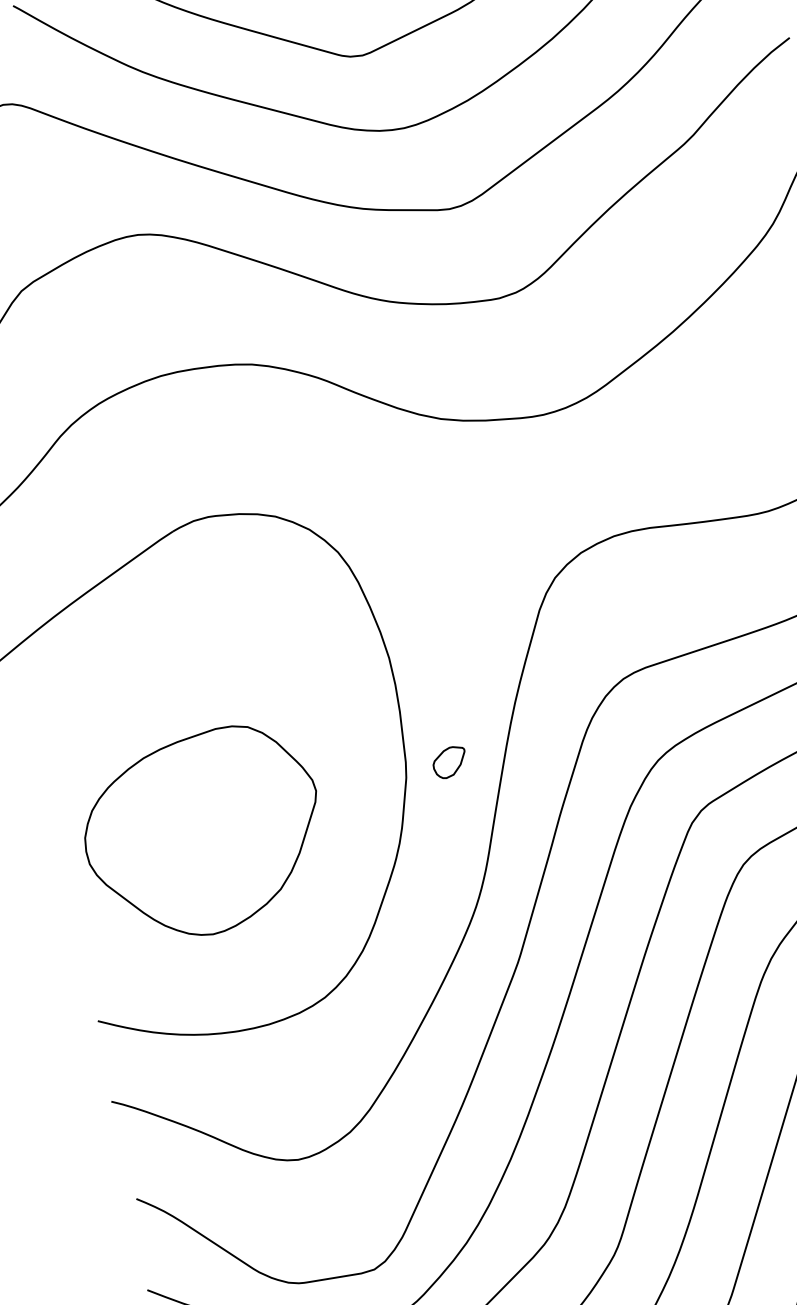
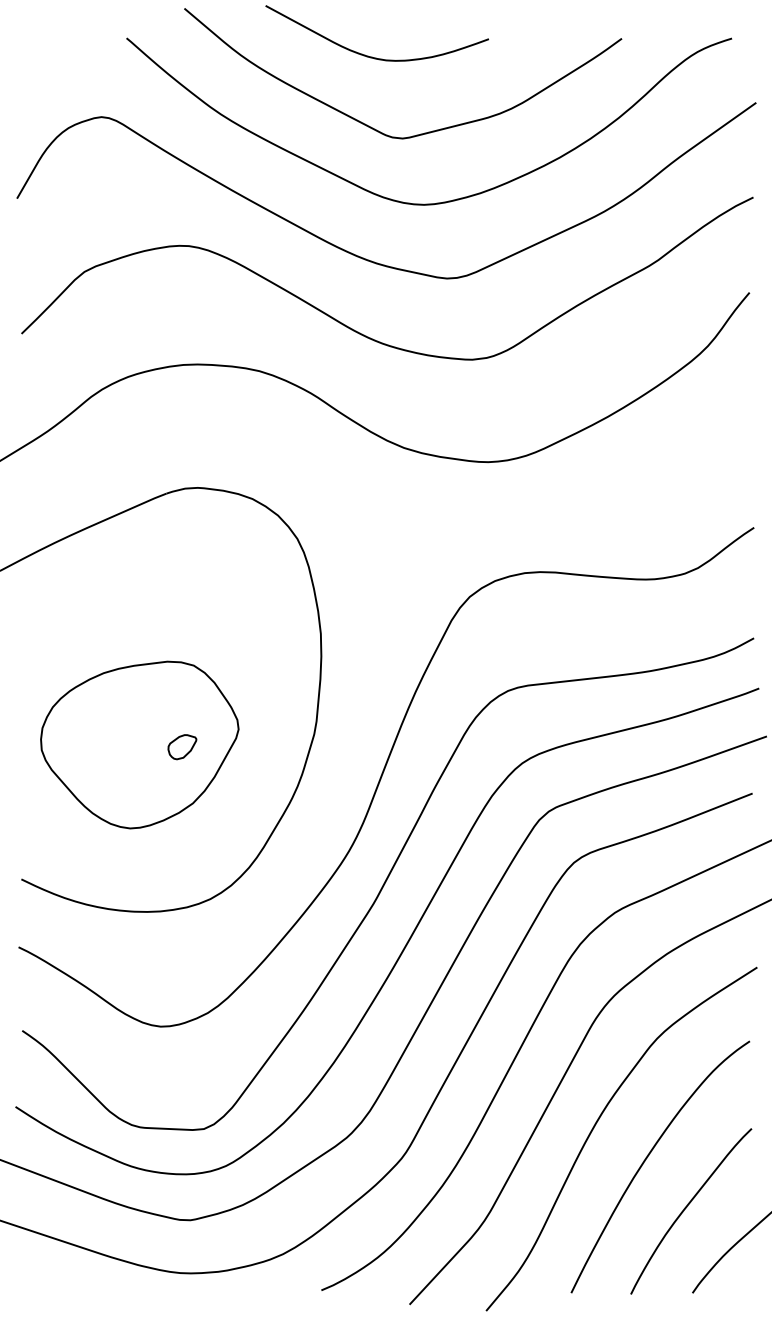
part: (450, 762) -> (182, 747), moved

